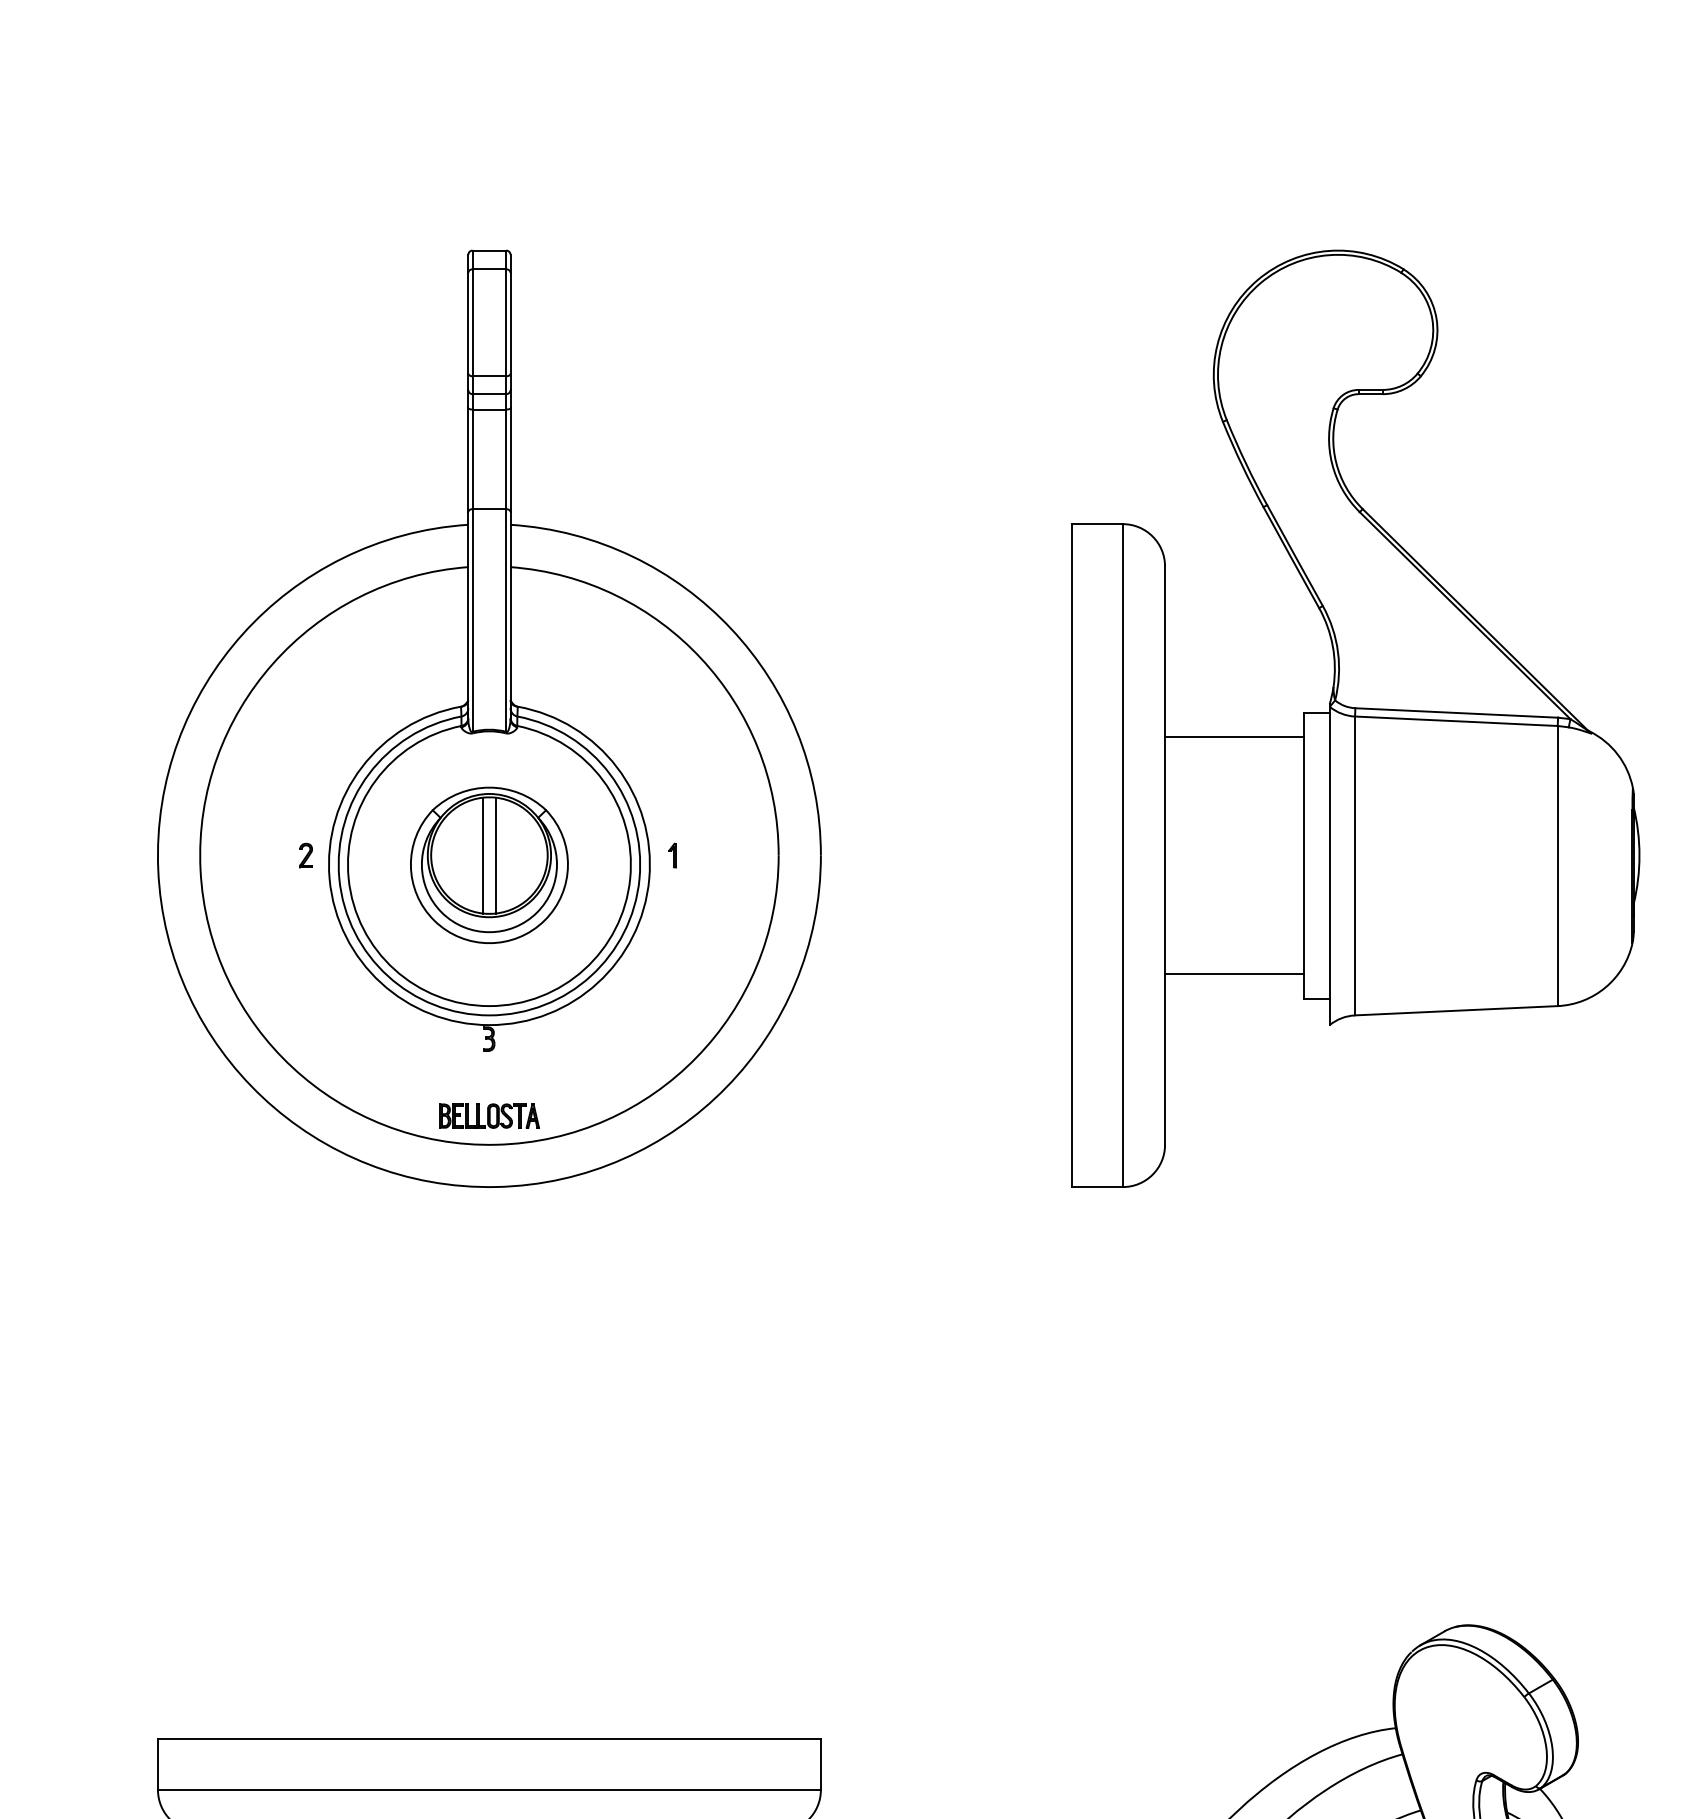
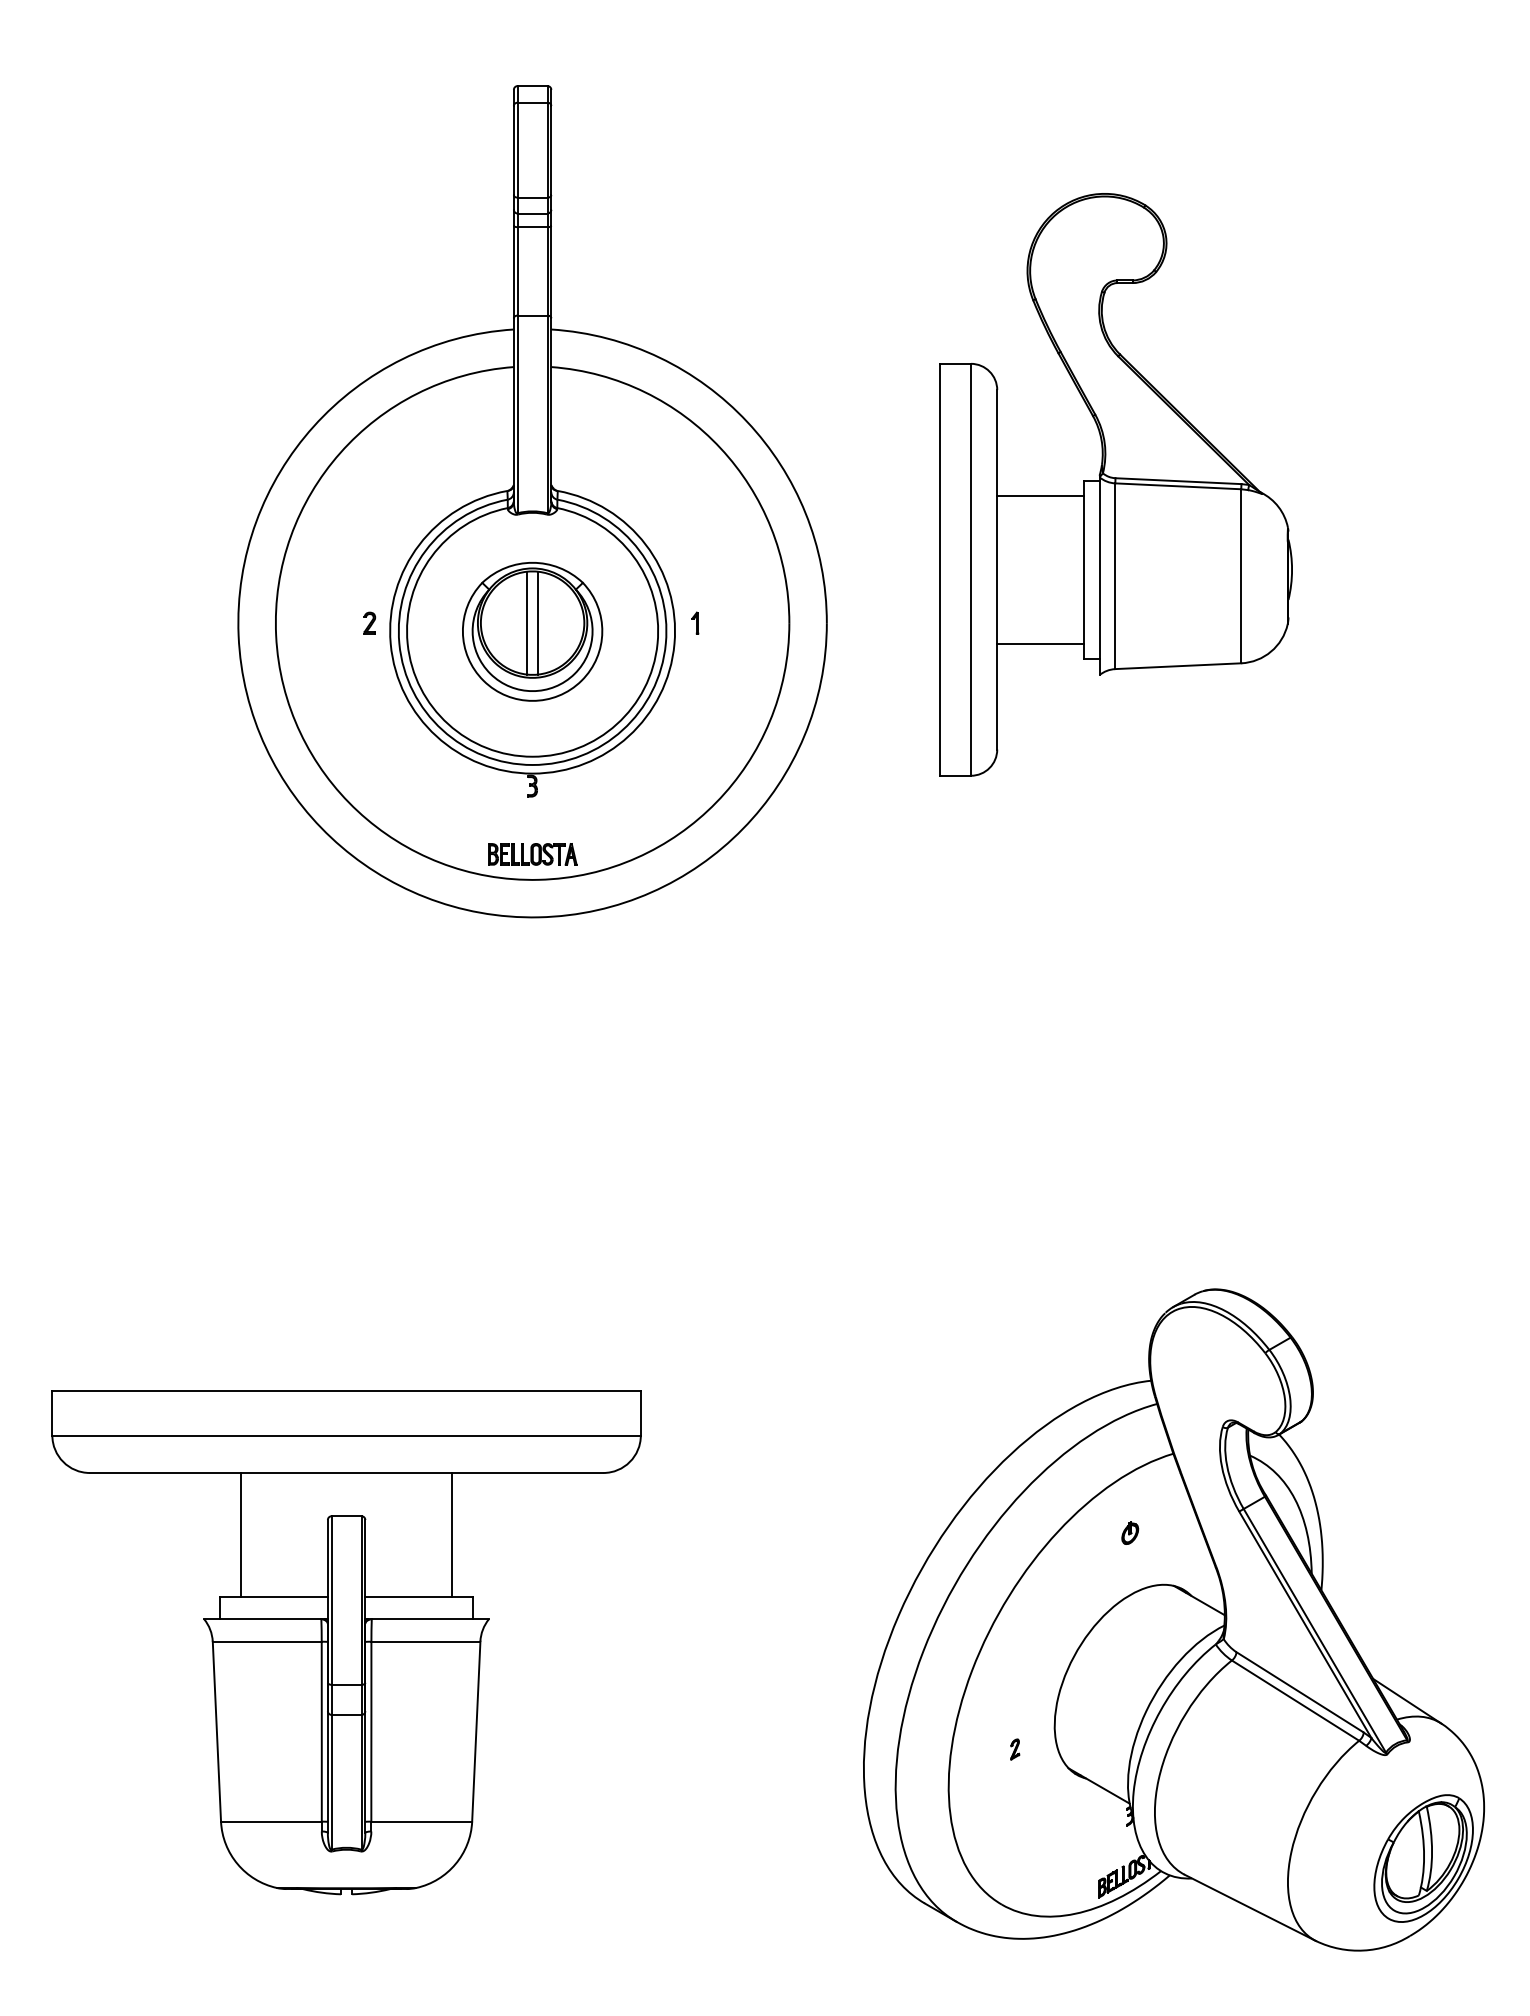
part: (489, 718) -> (532, 501), moved
part: (1355, 718) -> (1115, 484), size x0.7

